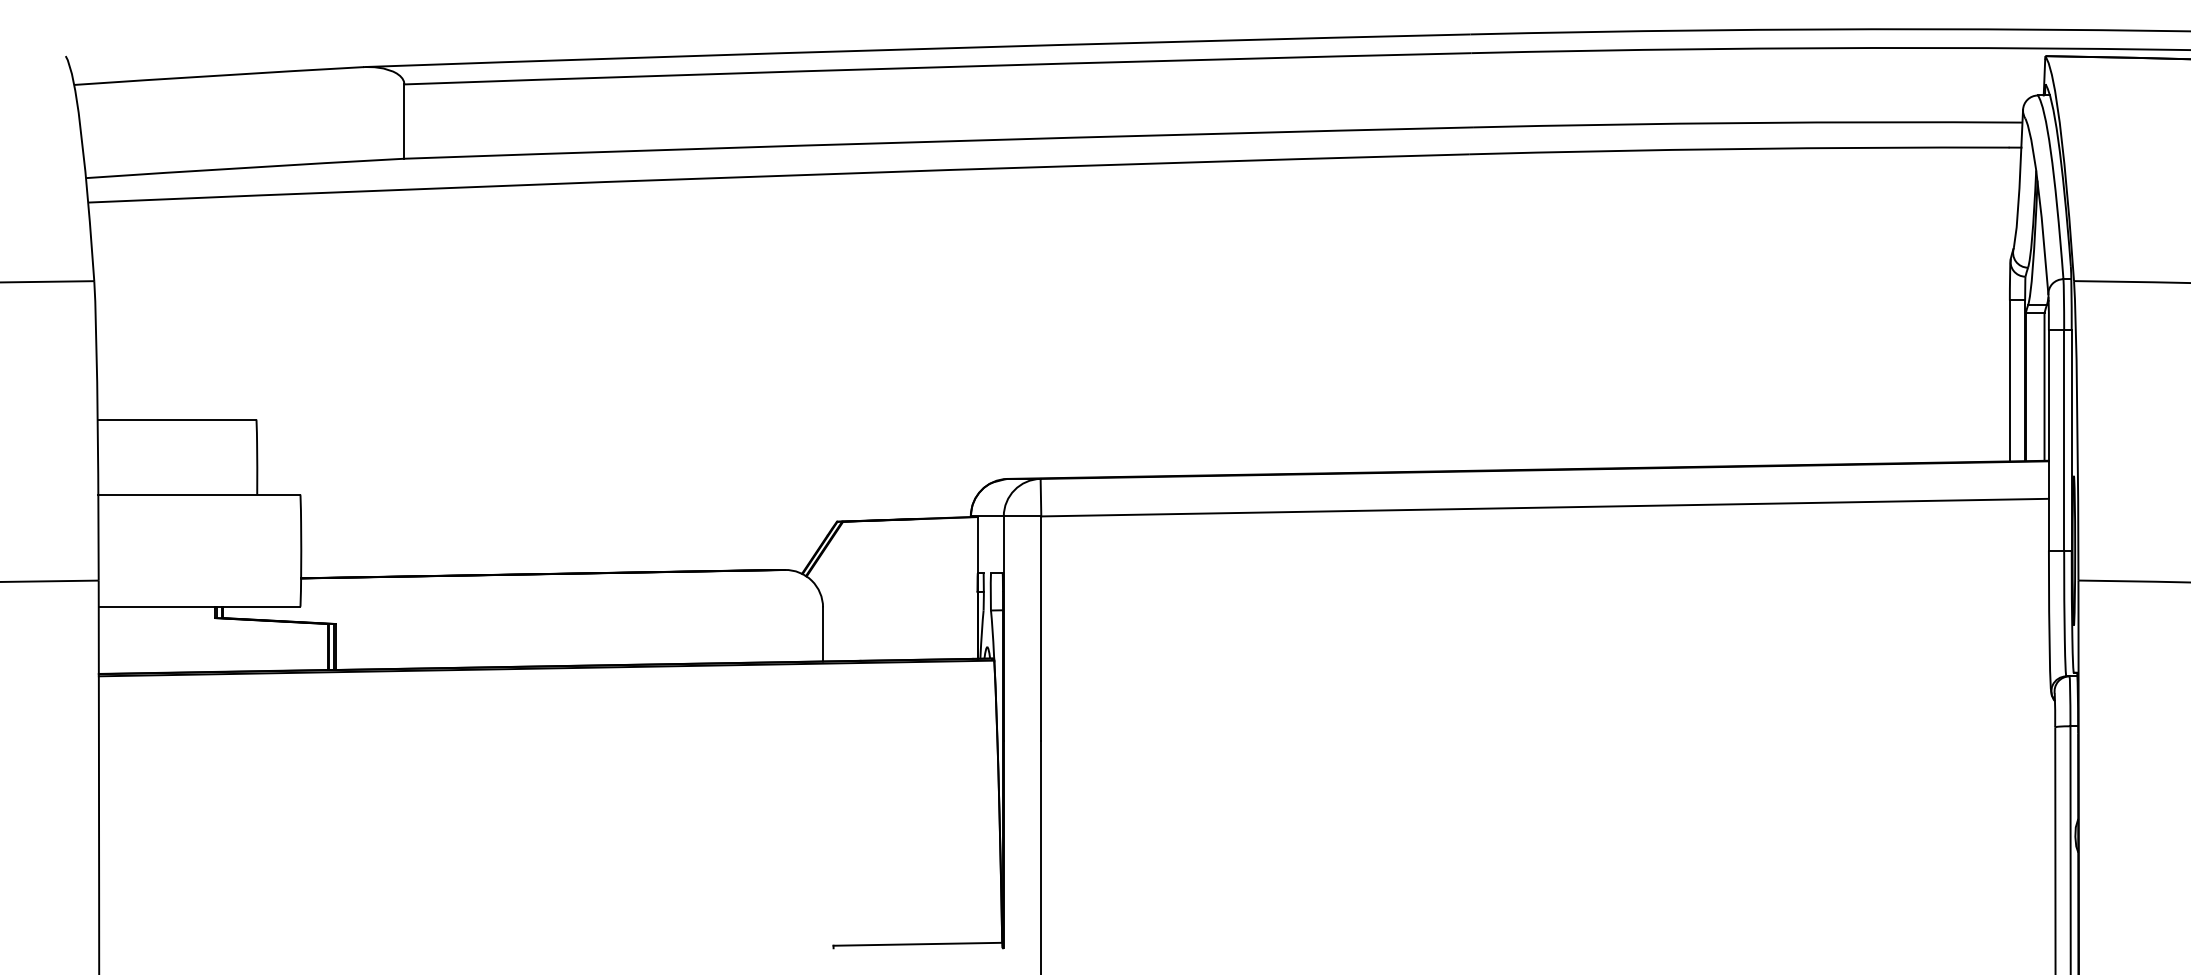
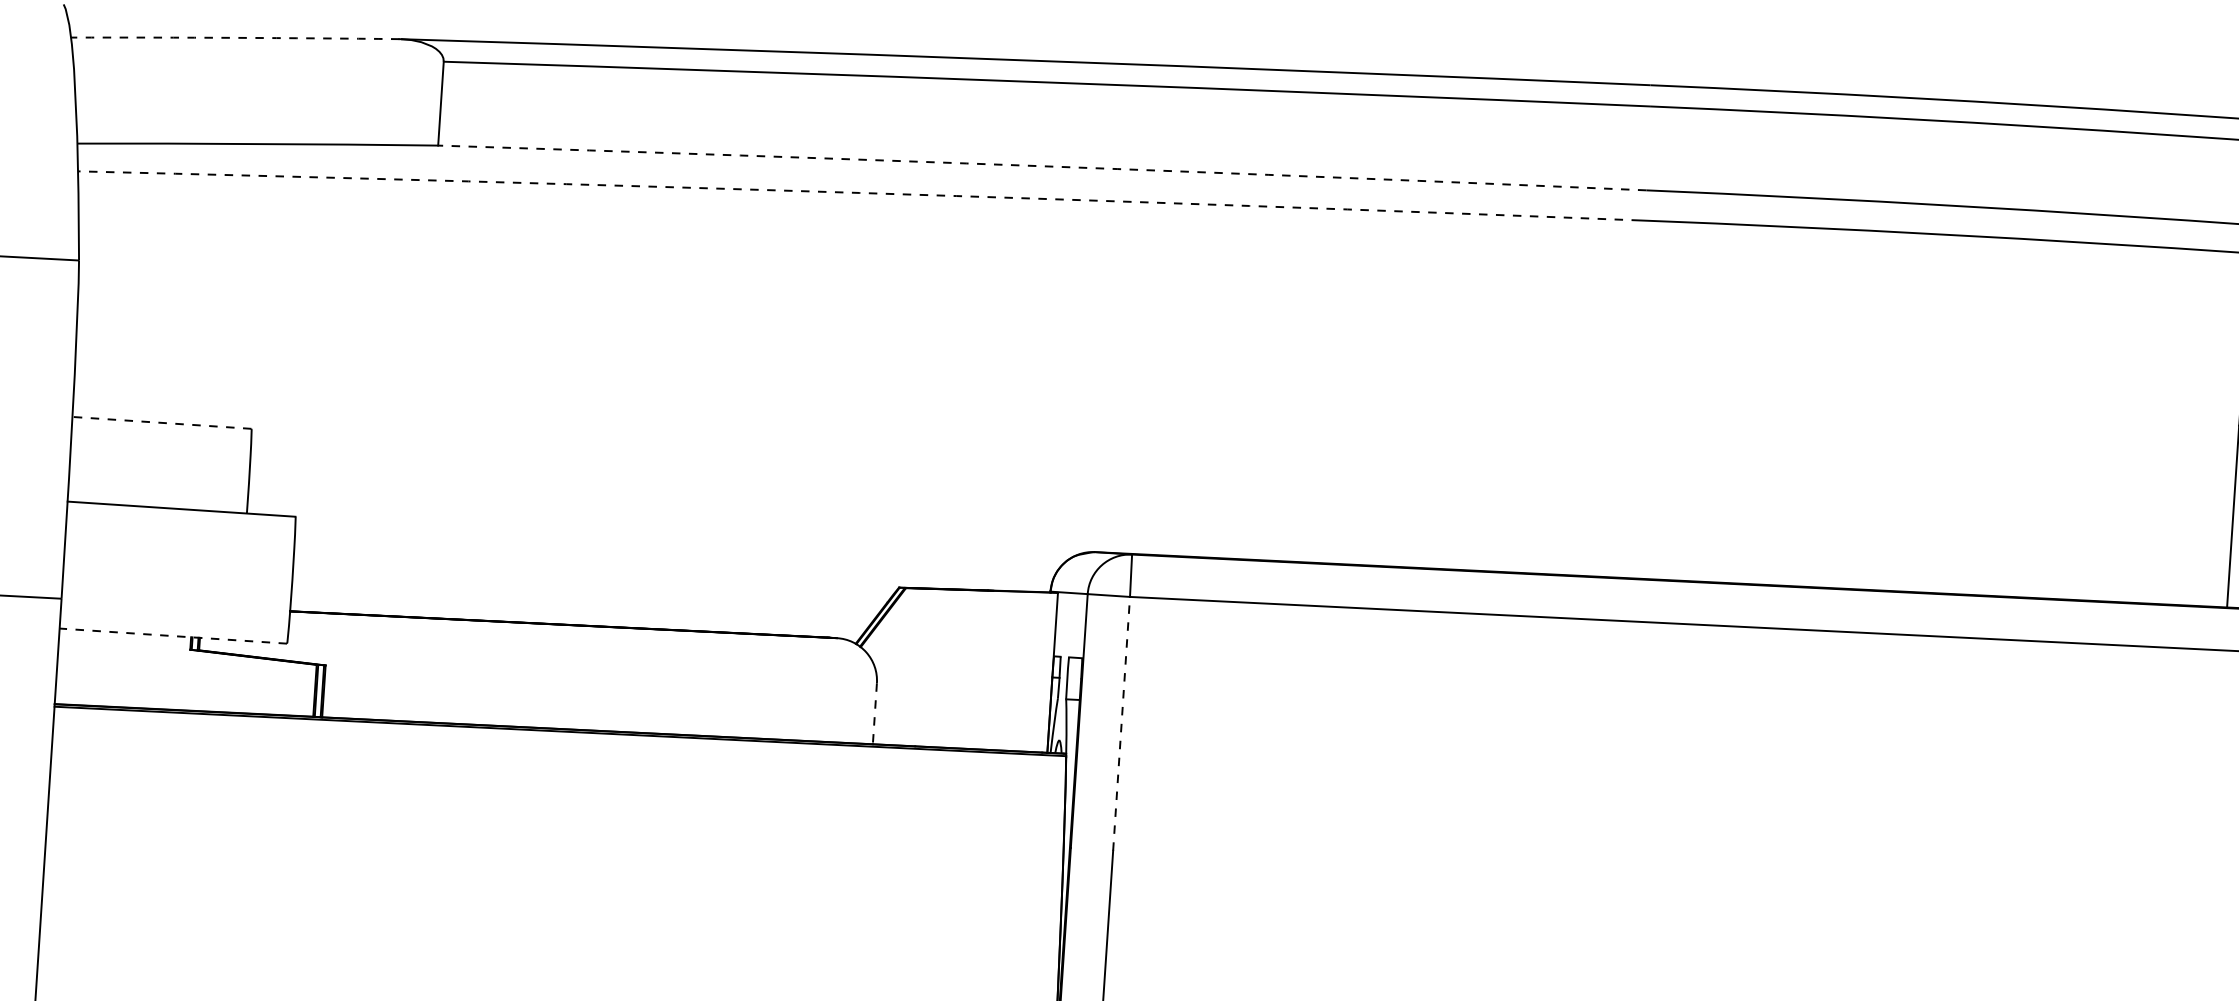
arc: (219, 75) -> (235, 37), solid -> dashed
arc: (938, 141) -> (1042, 166), solid -> dashed
arc: (778, 175) -> (859, 192), solid -> dashed
line: (176, 419) -> (161, 422), solid -> dashed
line: (199, 607) -> (173, 636), solid -> dashed
line: (1041, 628) -> (1121, 723), solid -> dashed
line: (823, 634) -> (875, 713), solid -> dashed

